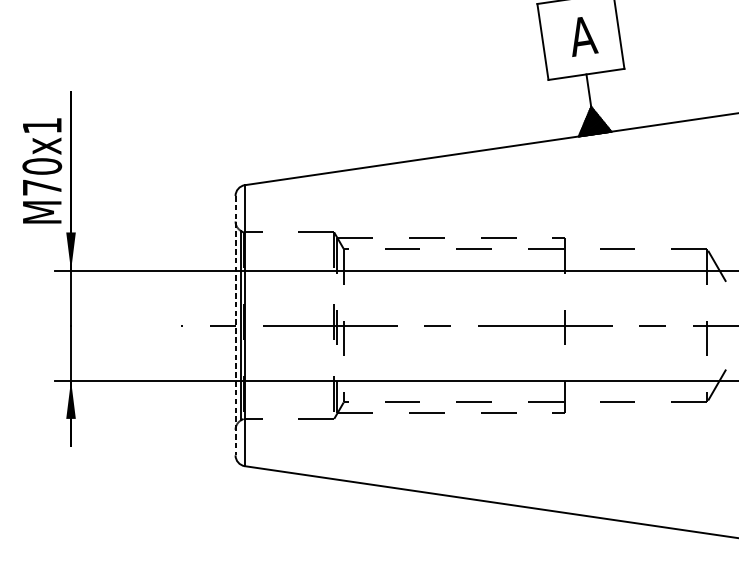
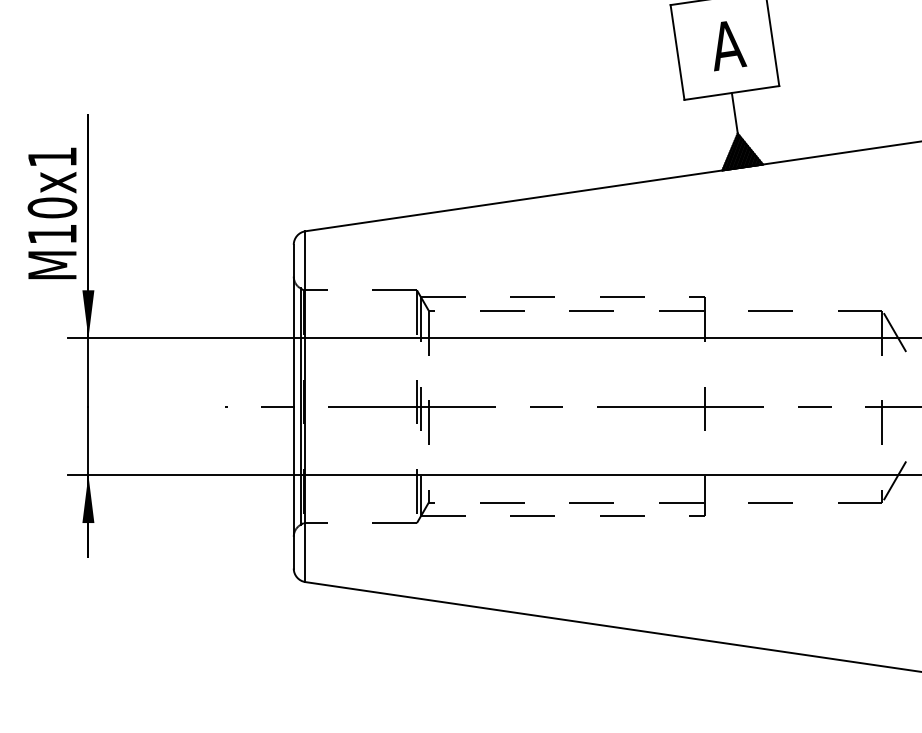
text: (42, 186) -> (52, 233), M70x1 -> M10x1
line: (235, 325) -> (293, 406), dashed -> solid

